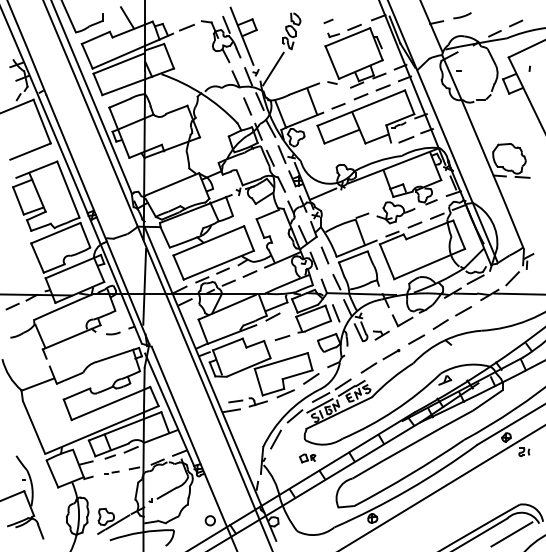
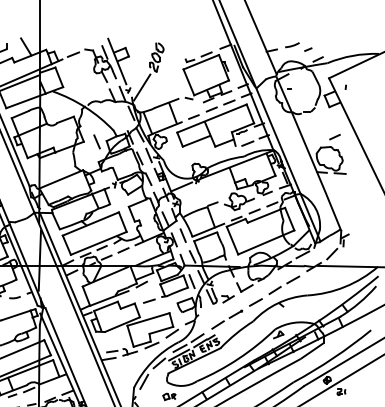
line: (328, 21) -> (308, 49), moved
line: (516, 23) -> (335, 137), moved
line: (247, 106) -> (96, 141), moved

